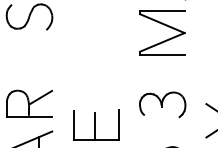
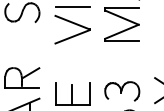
line: (96, 8) -> (72, 6), added
part: (99, 32) -> (74, 24), added
part: (162, 104) -> (122, 91), moved

